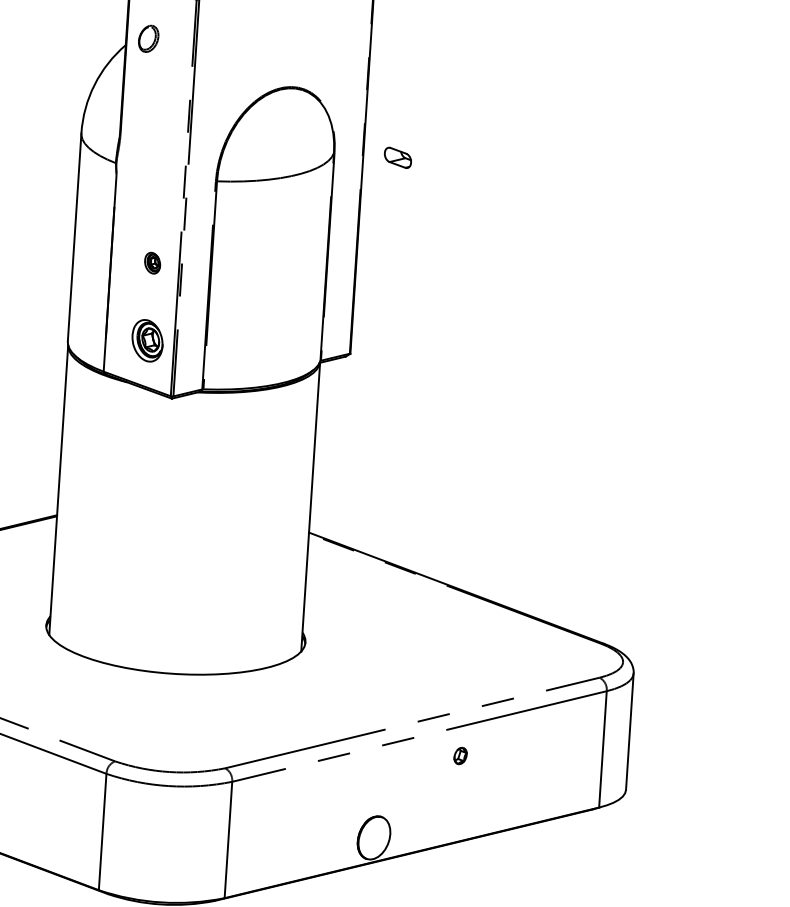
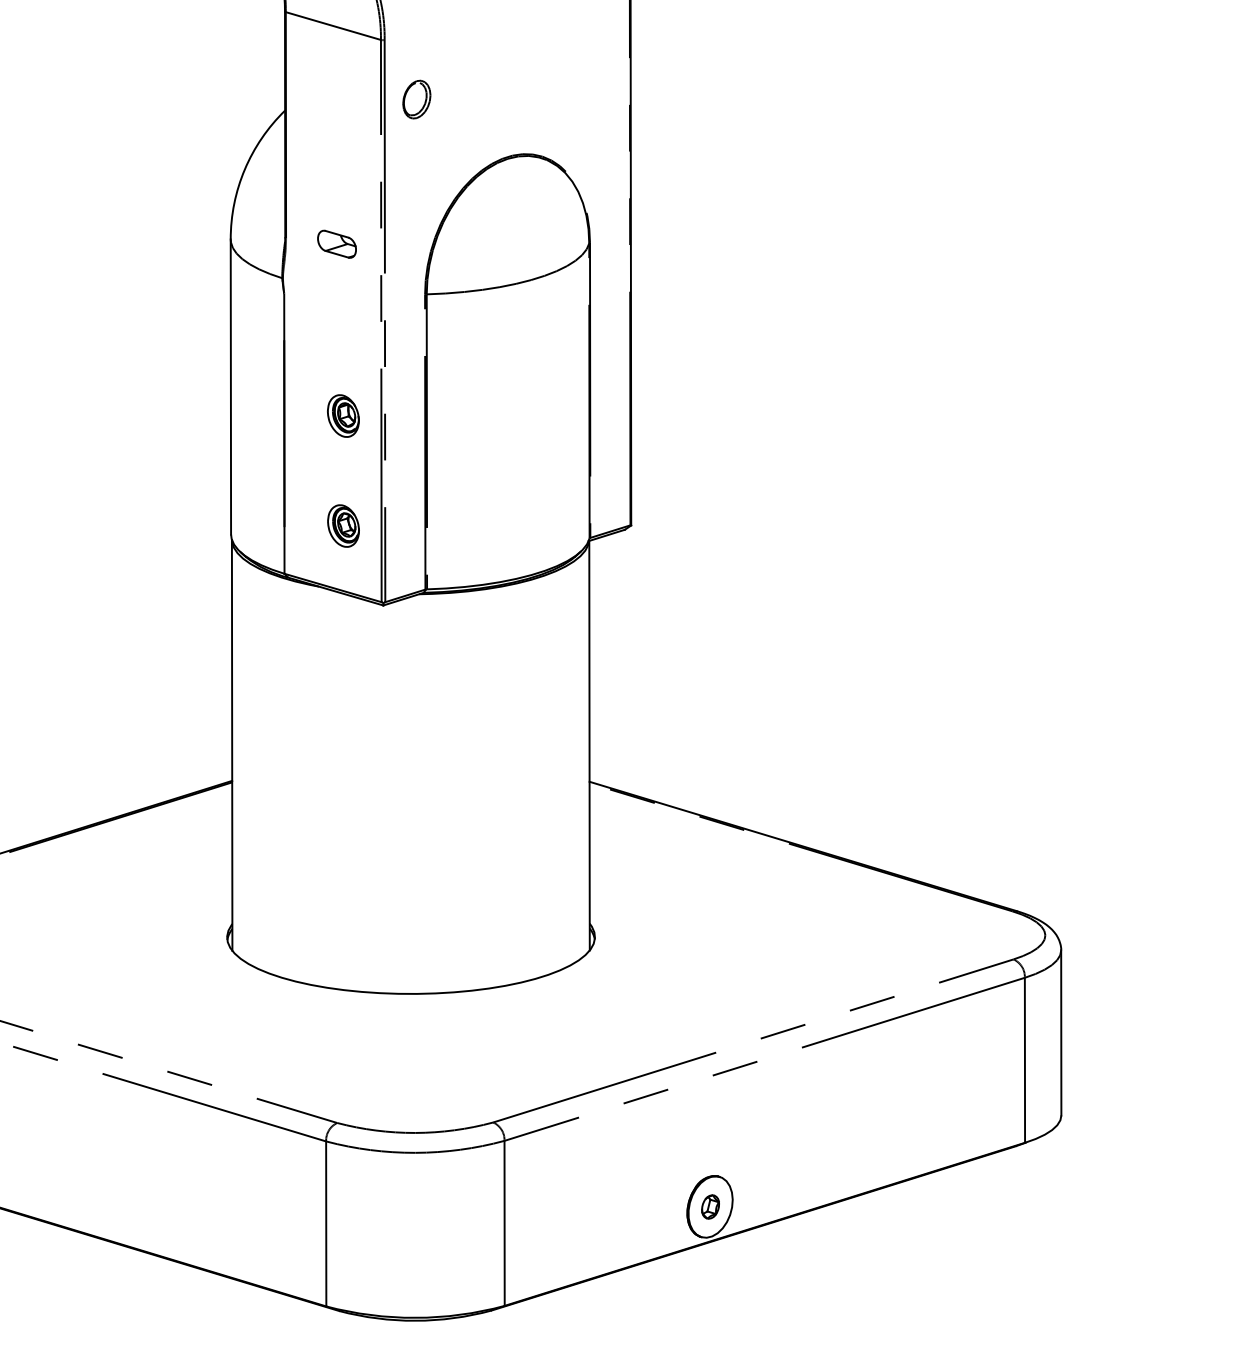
part: (148, 38) -> (416, 99), moved
part: (397, 157) -> (336, 243), moved
part: (152, 262) -> (343, 415), size x1.43
part: (147, 340) -> (343, 525), size x0.71
part: (460, 755) -> (710, 1206), moved

